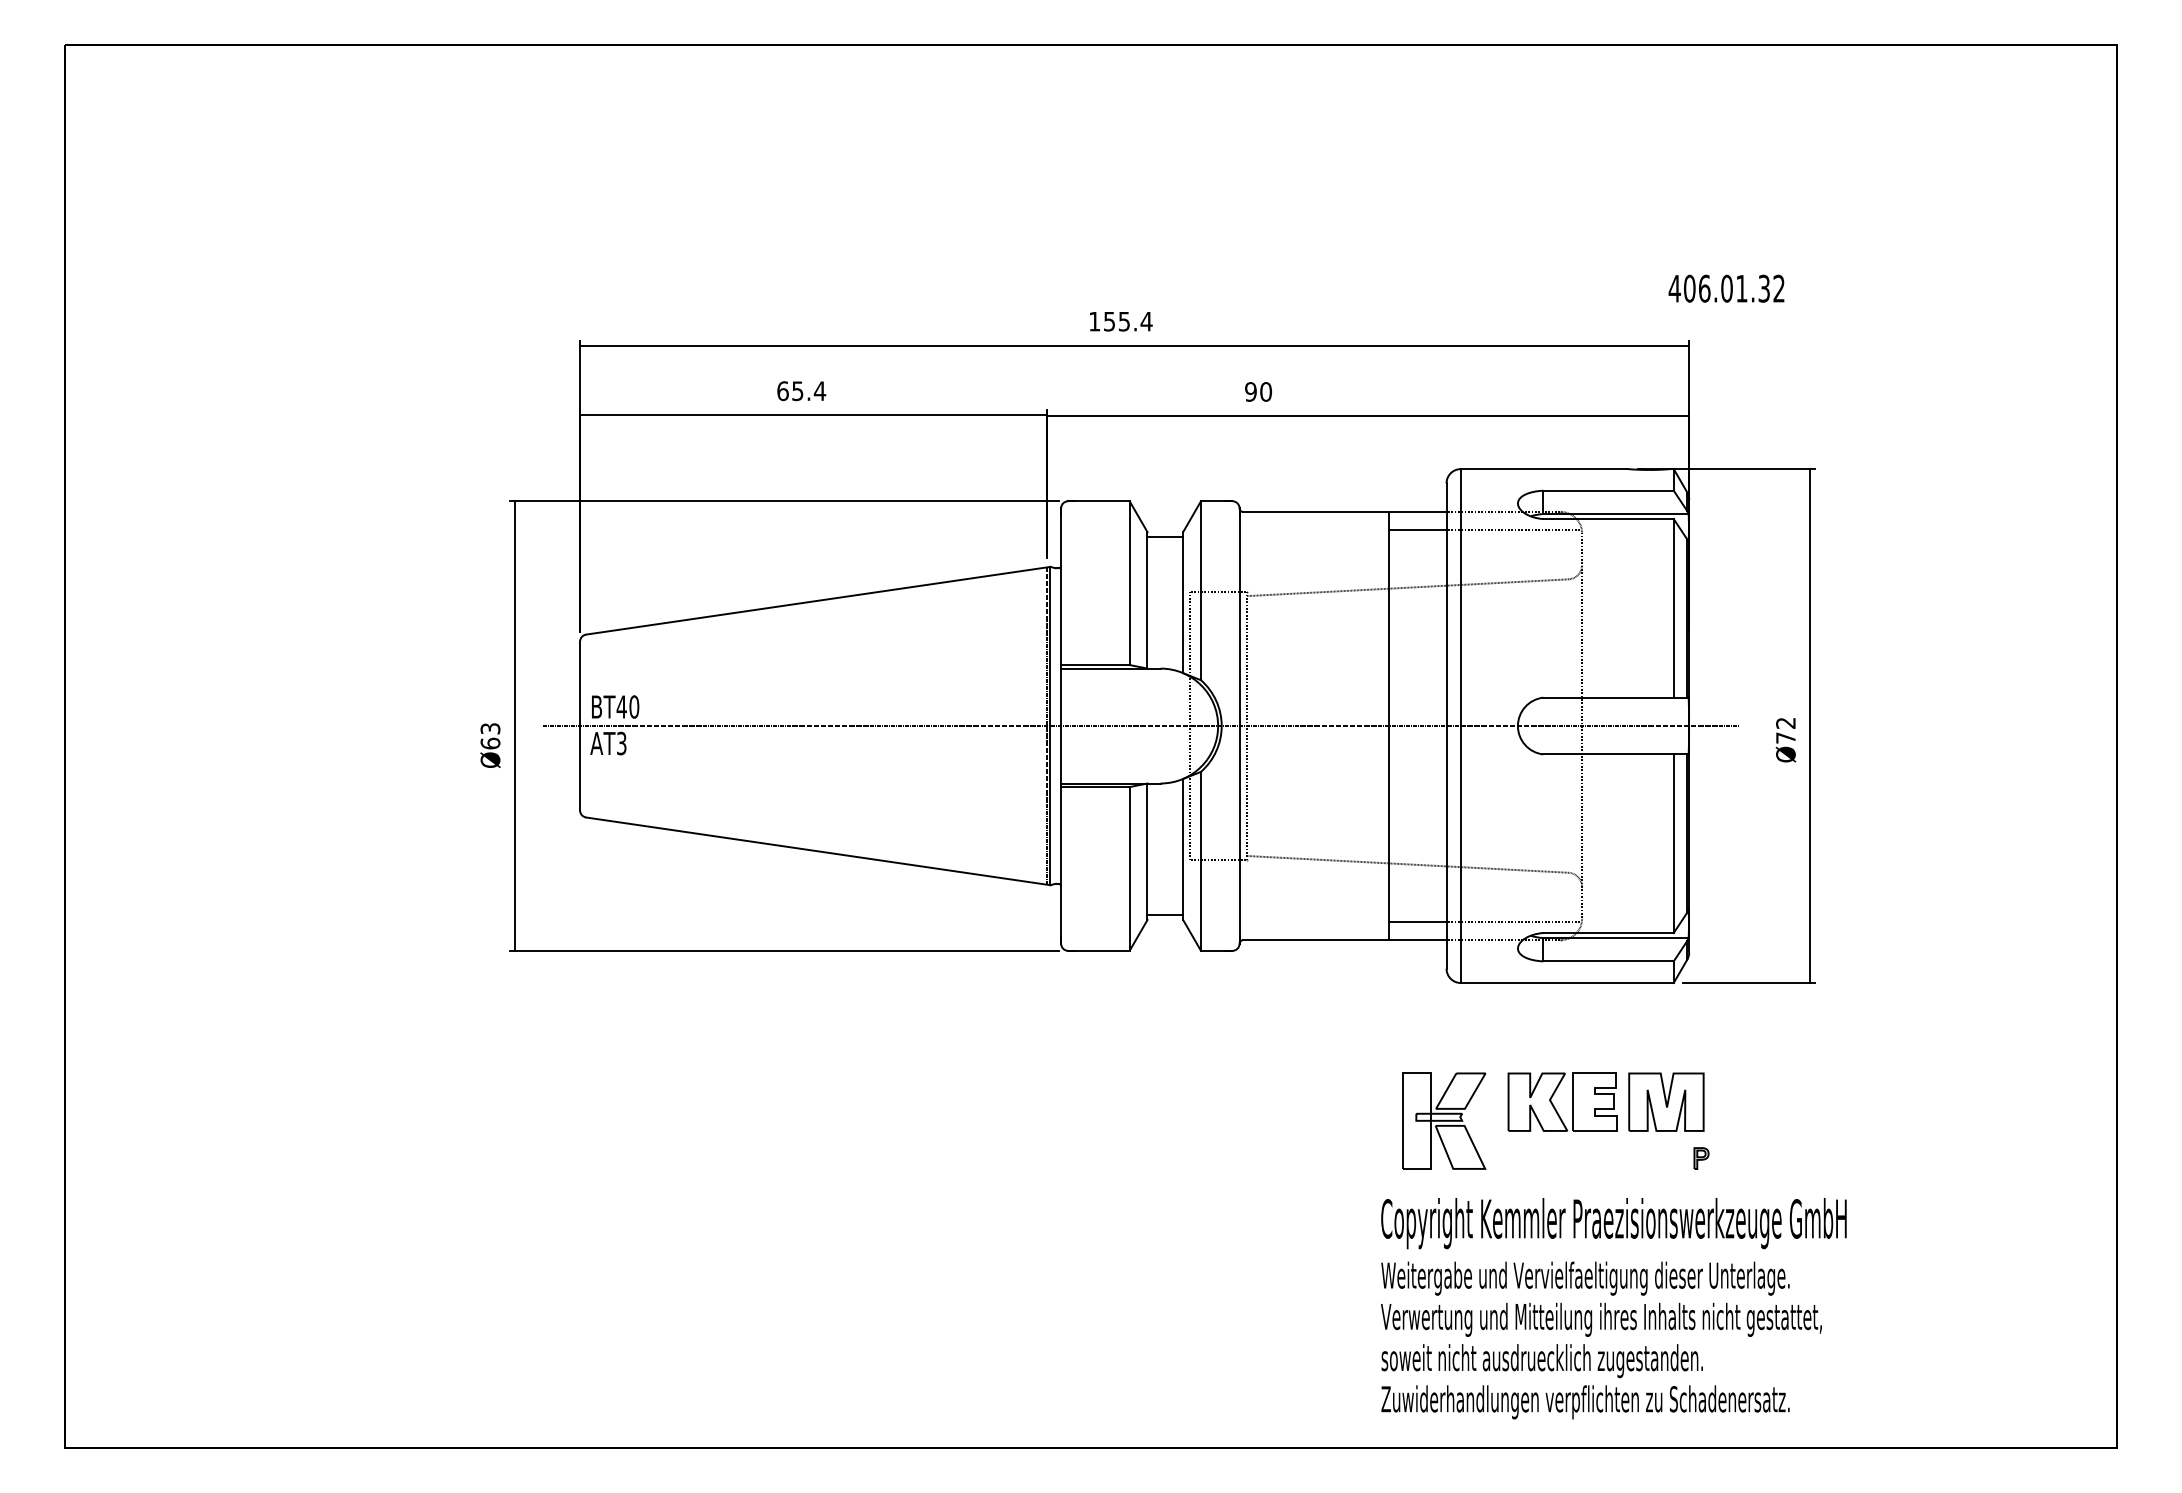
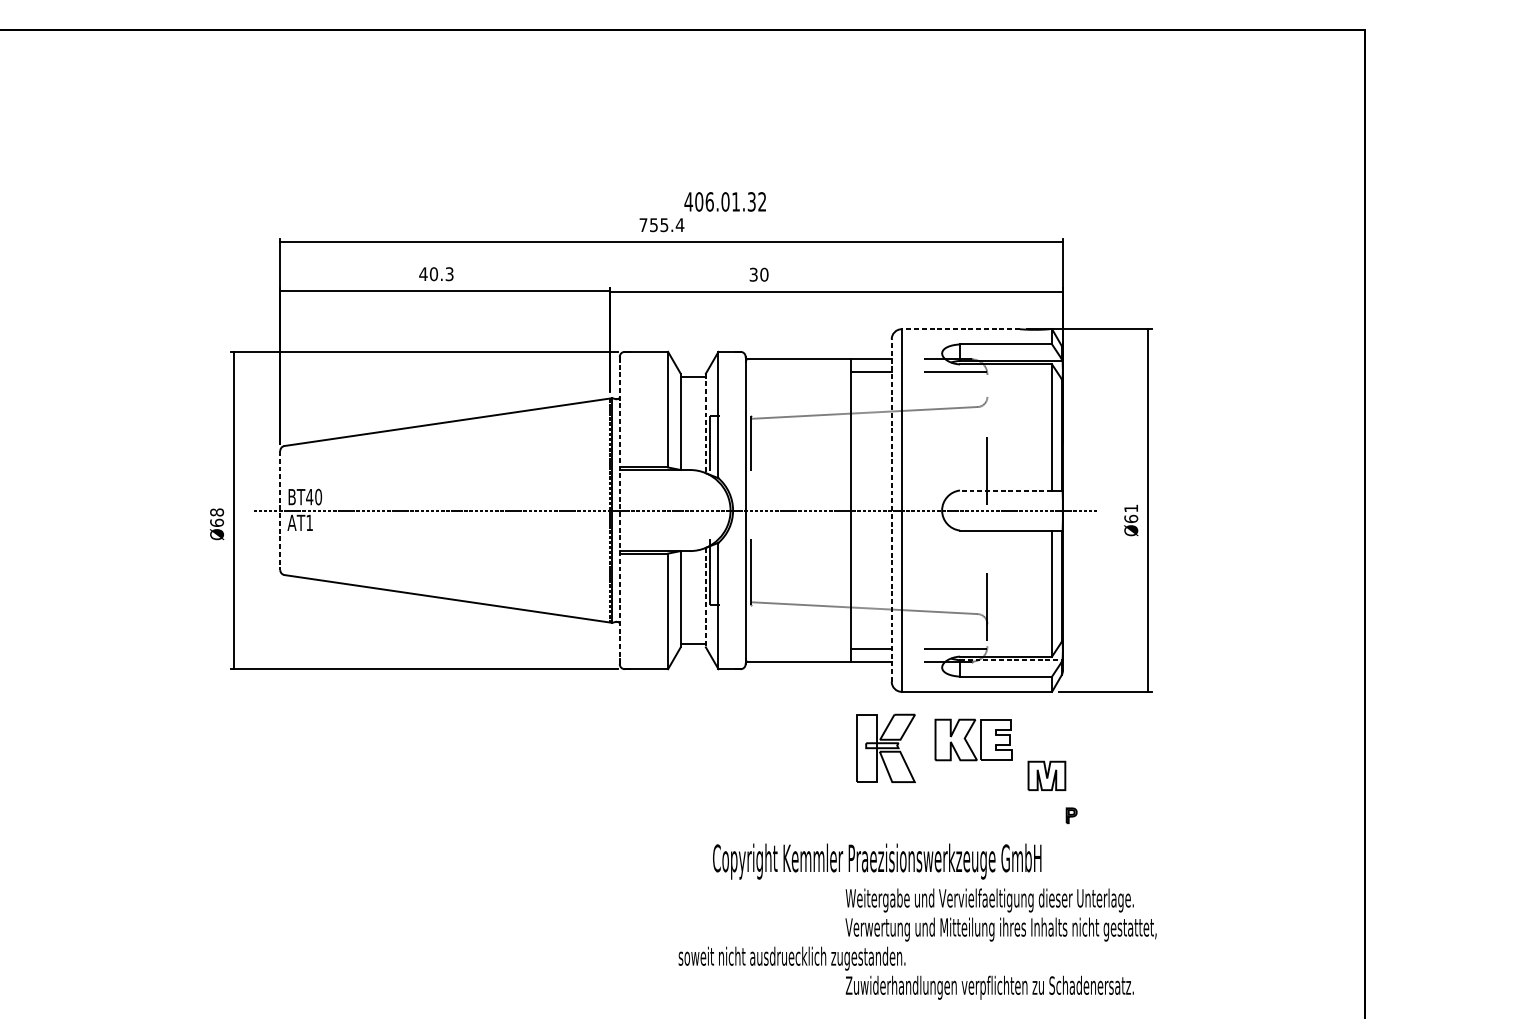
text: (1726, 288) -> (725, 201), moved
text: (1094, 321) -> (643, 225), 155.4 -> 755.4
text: (801, 391) -> (436, 274), 65.4 -> 40.3
text: (1250, 391) -> (753, 274), 90 -> 30
line: (1544, 469) -> (960, 329), solid -> dashed
line: (1183, 602) -> (706, 423), solid -> dashed
line: (1608, 697) -> (1006, 490), solid -> dashed
line: (580, 726) -> (280, 510), solid -> dashed
line: (1061, 726) -> (620, 510), solid -> dashed
line: (1446, 726) -> (891, 510), solid -> dashed
text: (490, 728) -> (217, 512), Ø63 -> Ø68
text: (1785, 730) -> (1130, 513), Ø72 -> Ø61
text: (621, 743) -> (309, 522), AT3 -> AT1
line: (1183, 849) -> (706, 597), solid -> dashed
line: (1615, 938) -> (1010, 660), solid -> dashed
part: (1666, 1101) -> (1046, 775), size x0.7
part: (1554, 1105) -> (967, 742), moved
part: (1444, 1120) -> (886, 747), moved
text: (1613, 1223) -> (876, 861), moved
text: (1541, 1361) -> (791, 958), moved

